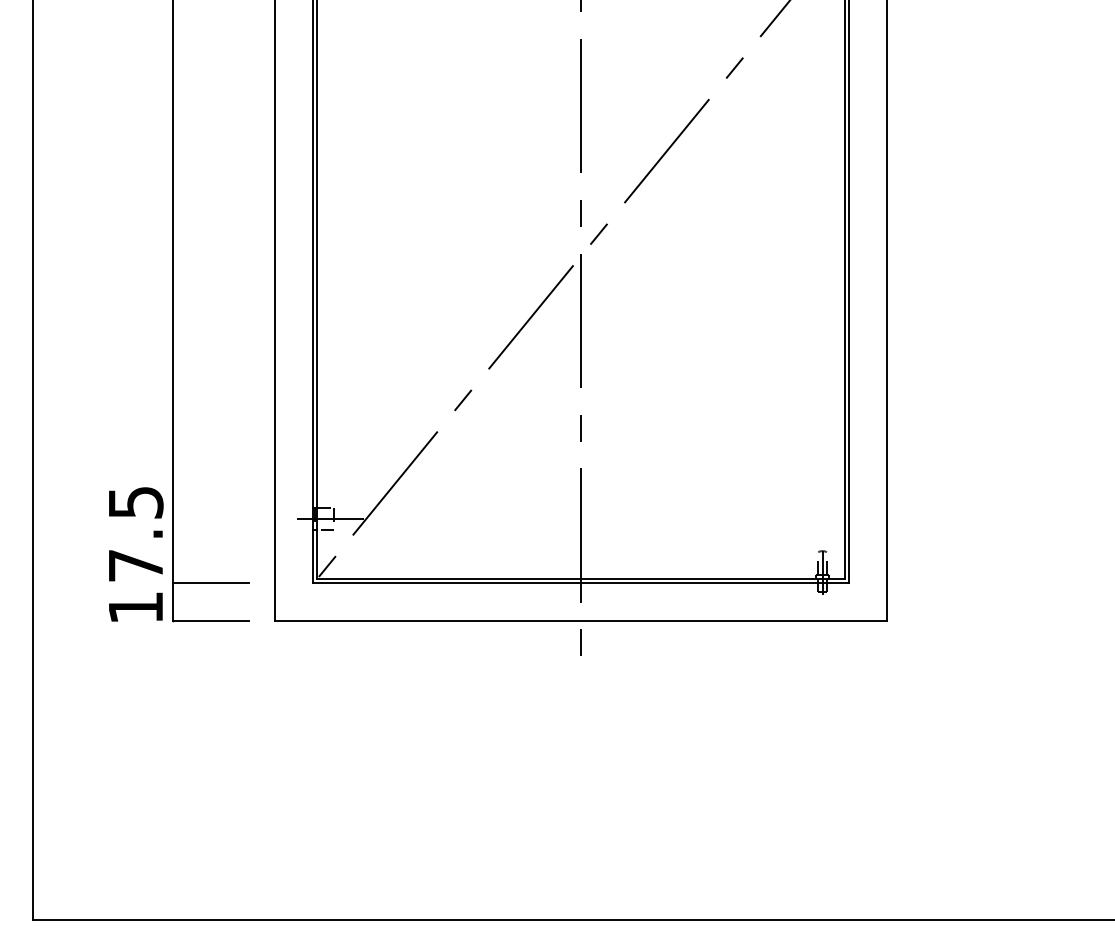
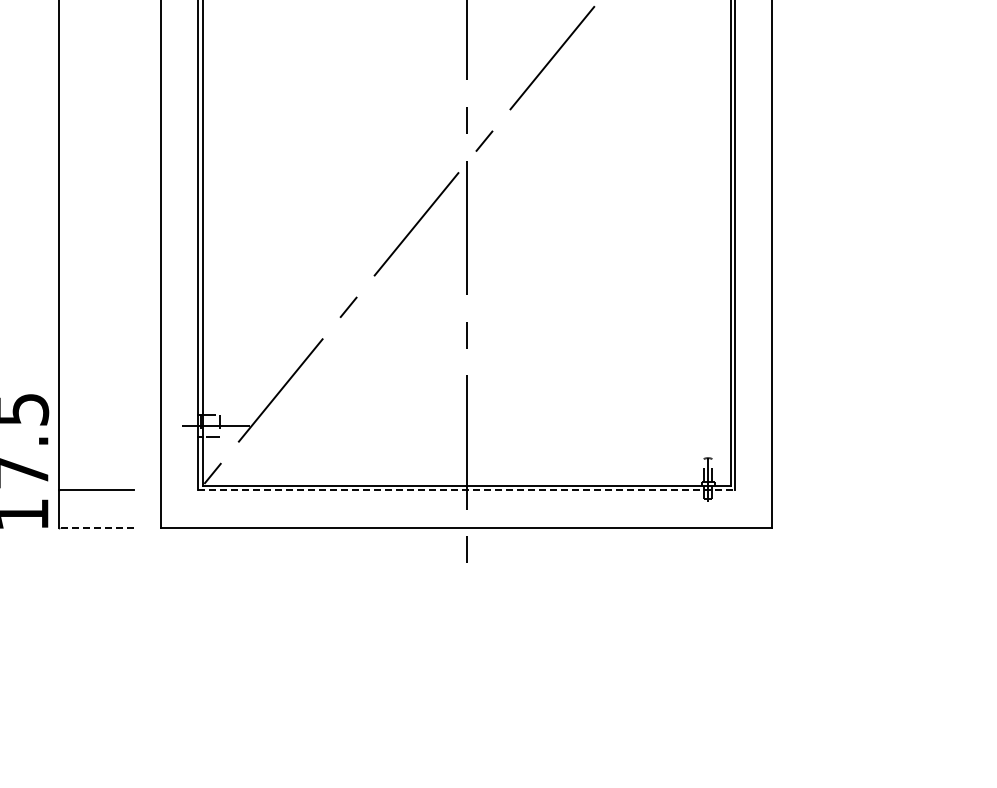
line: (581, 583) -> (466, 490), solid -> dashed
line: (211, 620) -> (96, 527), solid -> dashed

